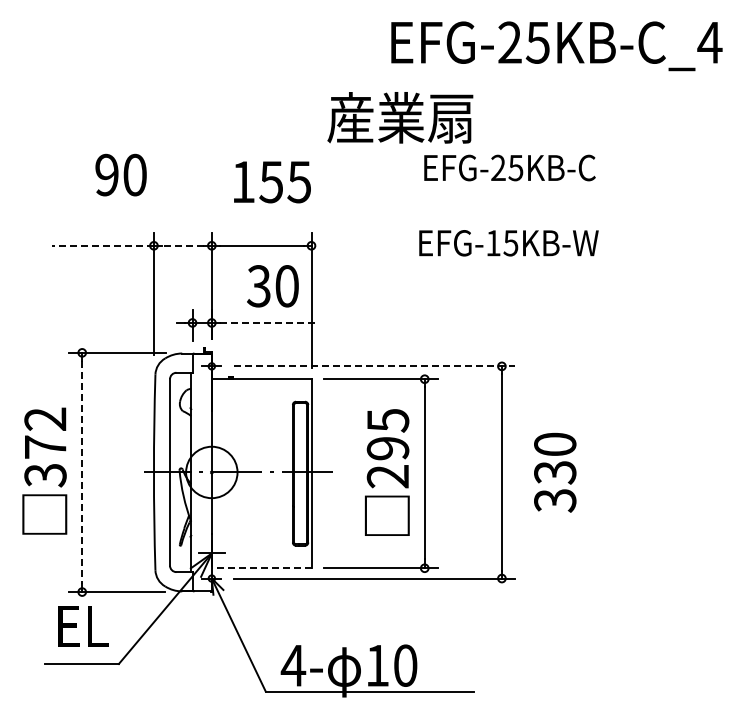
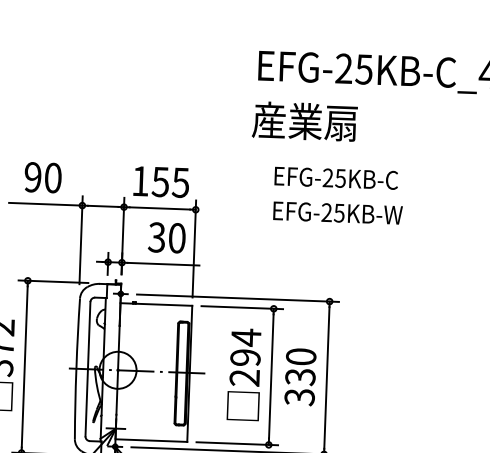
text: (400, 117) -> (305, 121), moved
text: (509, 167) -> (336, 177), moved
text: (120, 174) -> (42, 177), moved
text: (272, 182) -> (161, 182), moved
text: (493, 243) -> (326, 212), EFG-15KB-W -> EFG-25KB-W
line: (103, 245) -> (46, 204), dashed -> solid
line: (182, 245) -> (102, 206), dashed -> solid
line: (269, 322) -> (163, 263), dashed -> solid
line: (375, 366) -> (238, 298), dashed -> solid
text: (388, 420) -> (246, 337), 295 -> 294
line: (82, 472) -> (24, 366), dashed -> solid
text: (555, 472) -> (300, 377), moved
line: (261, 568) -> (151, 440), dashed -> solid

